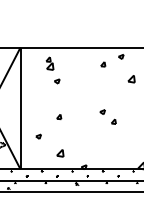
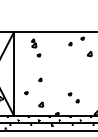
part: (107, 116) -> (73, 97), moved

